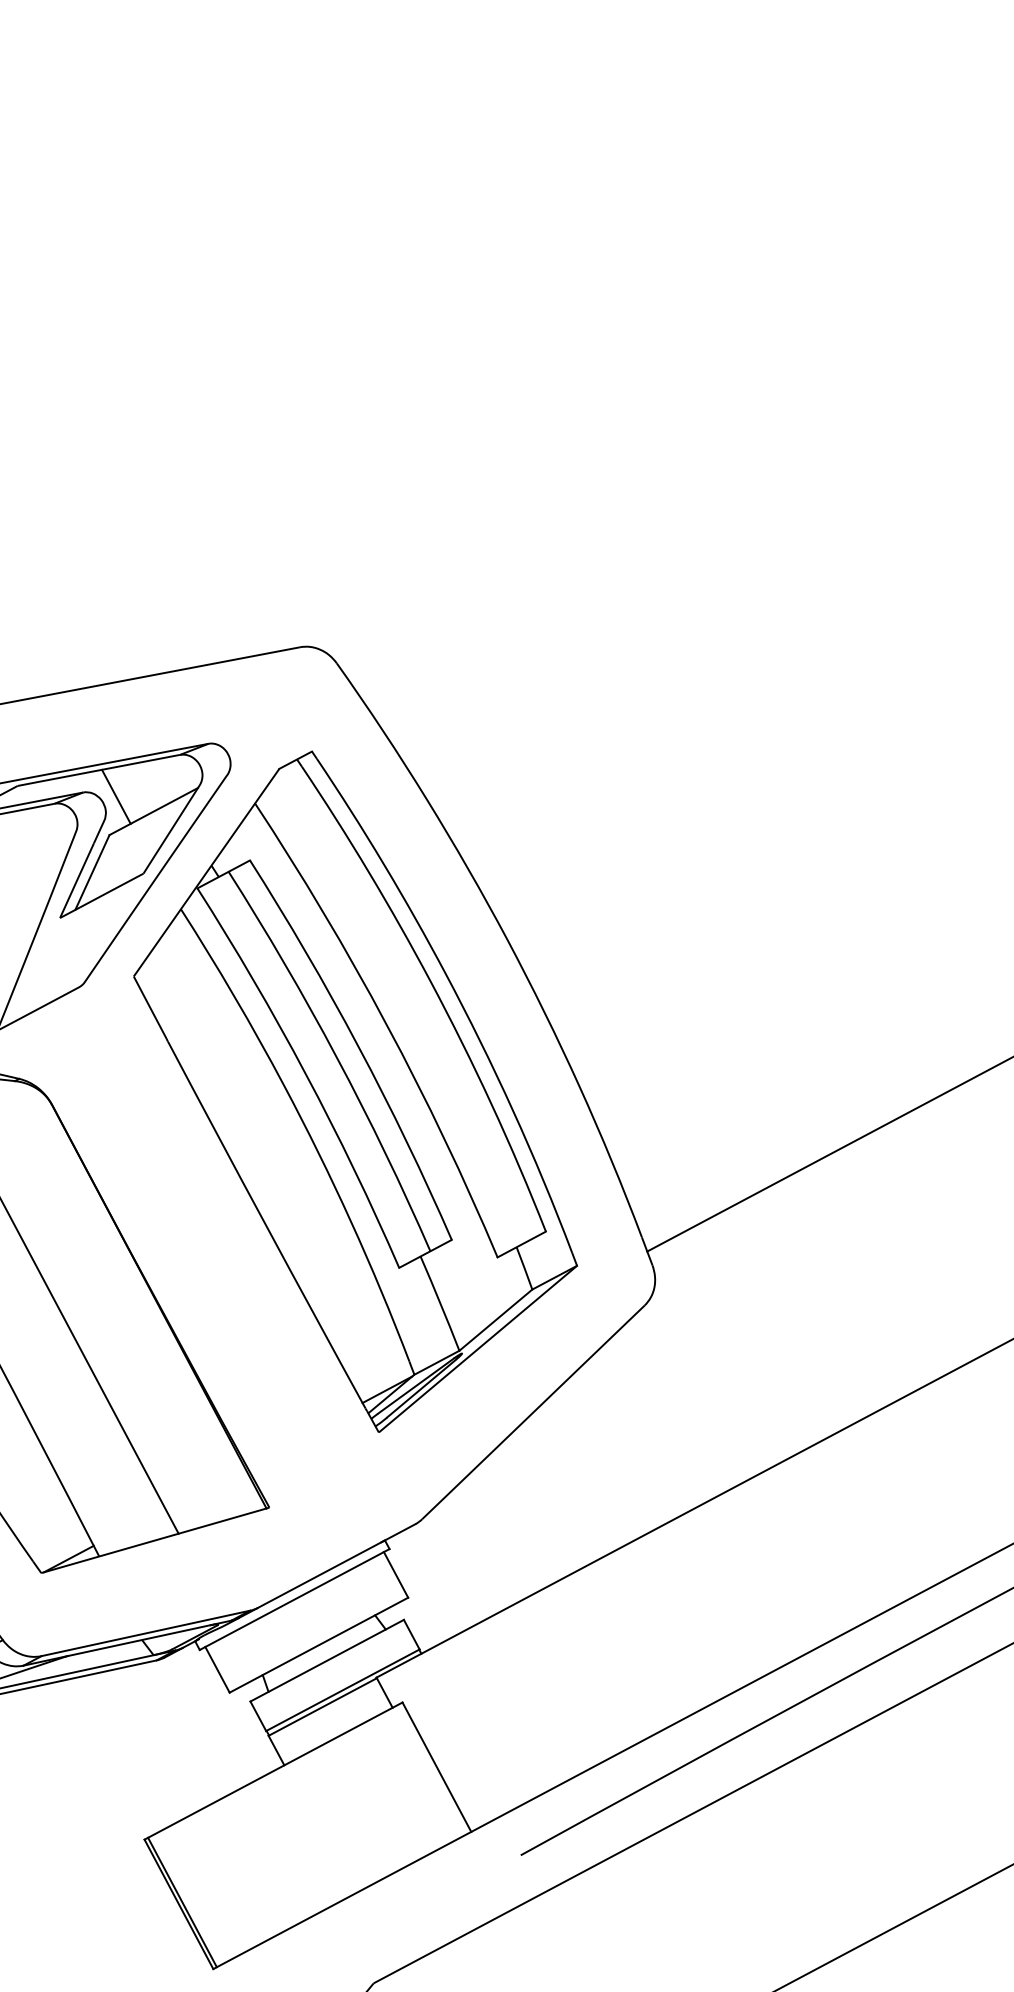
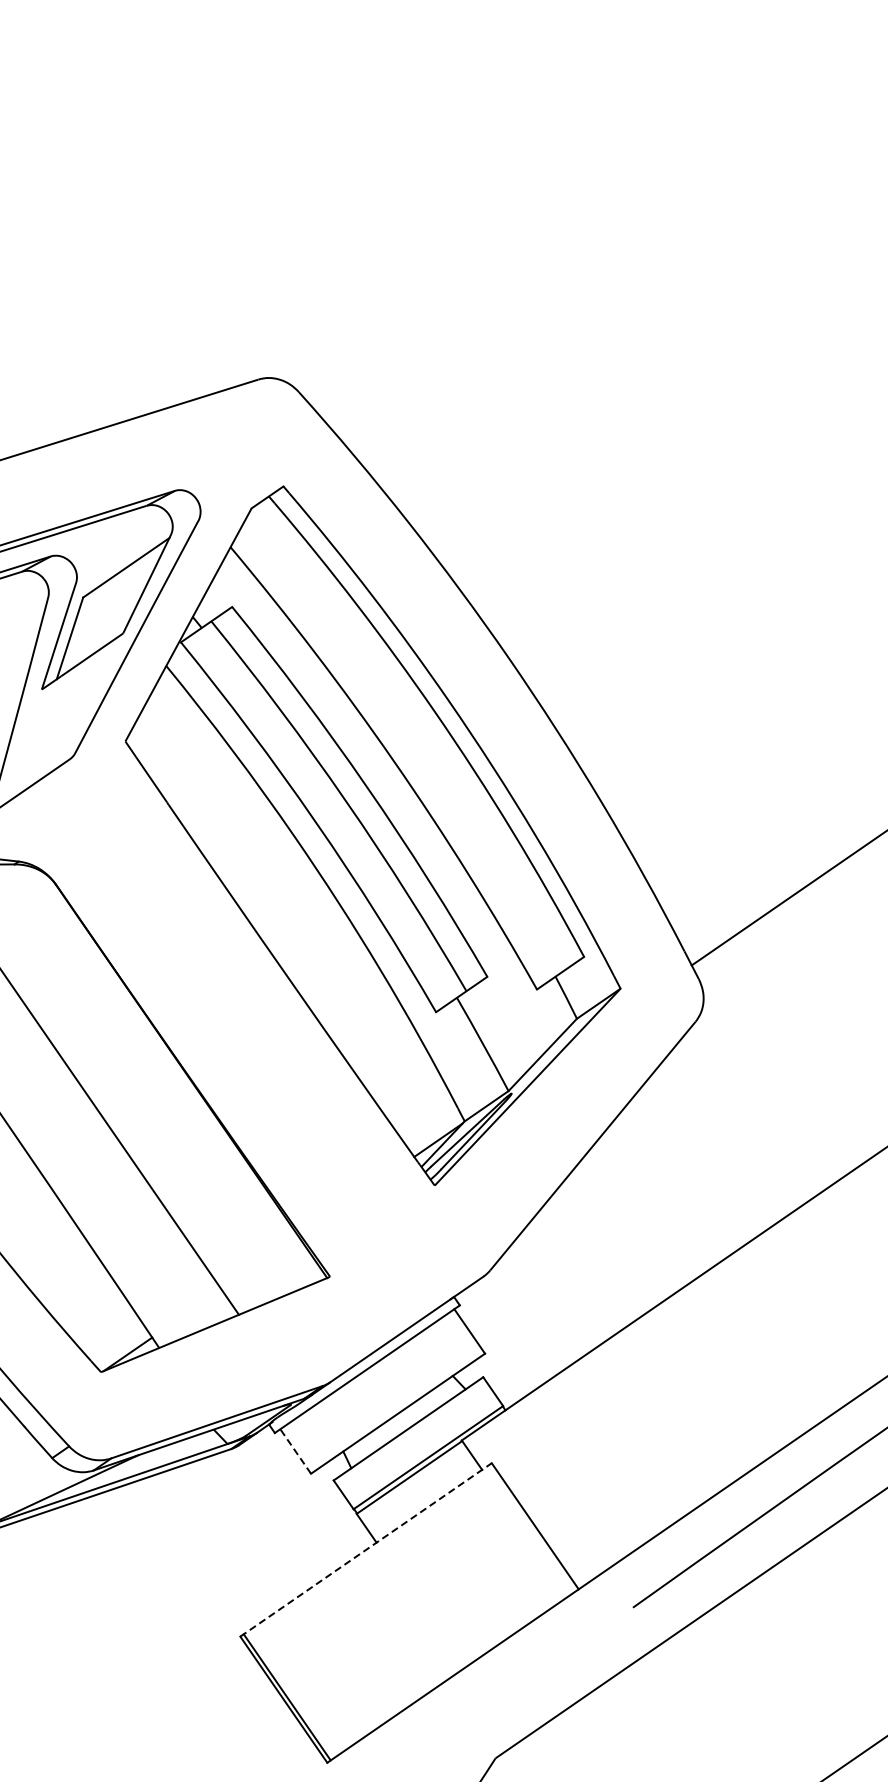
line: (116, 796) -> (85, 556), removed
line: (217, 1669) -> (295, 1451), solid -> dashed
line: (274, 1770) -> (366, 1549), solid -> dashed

